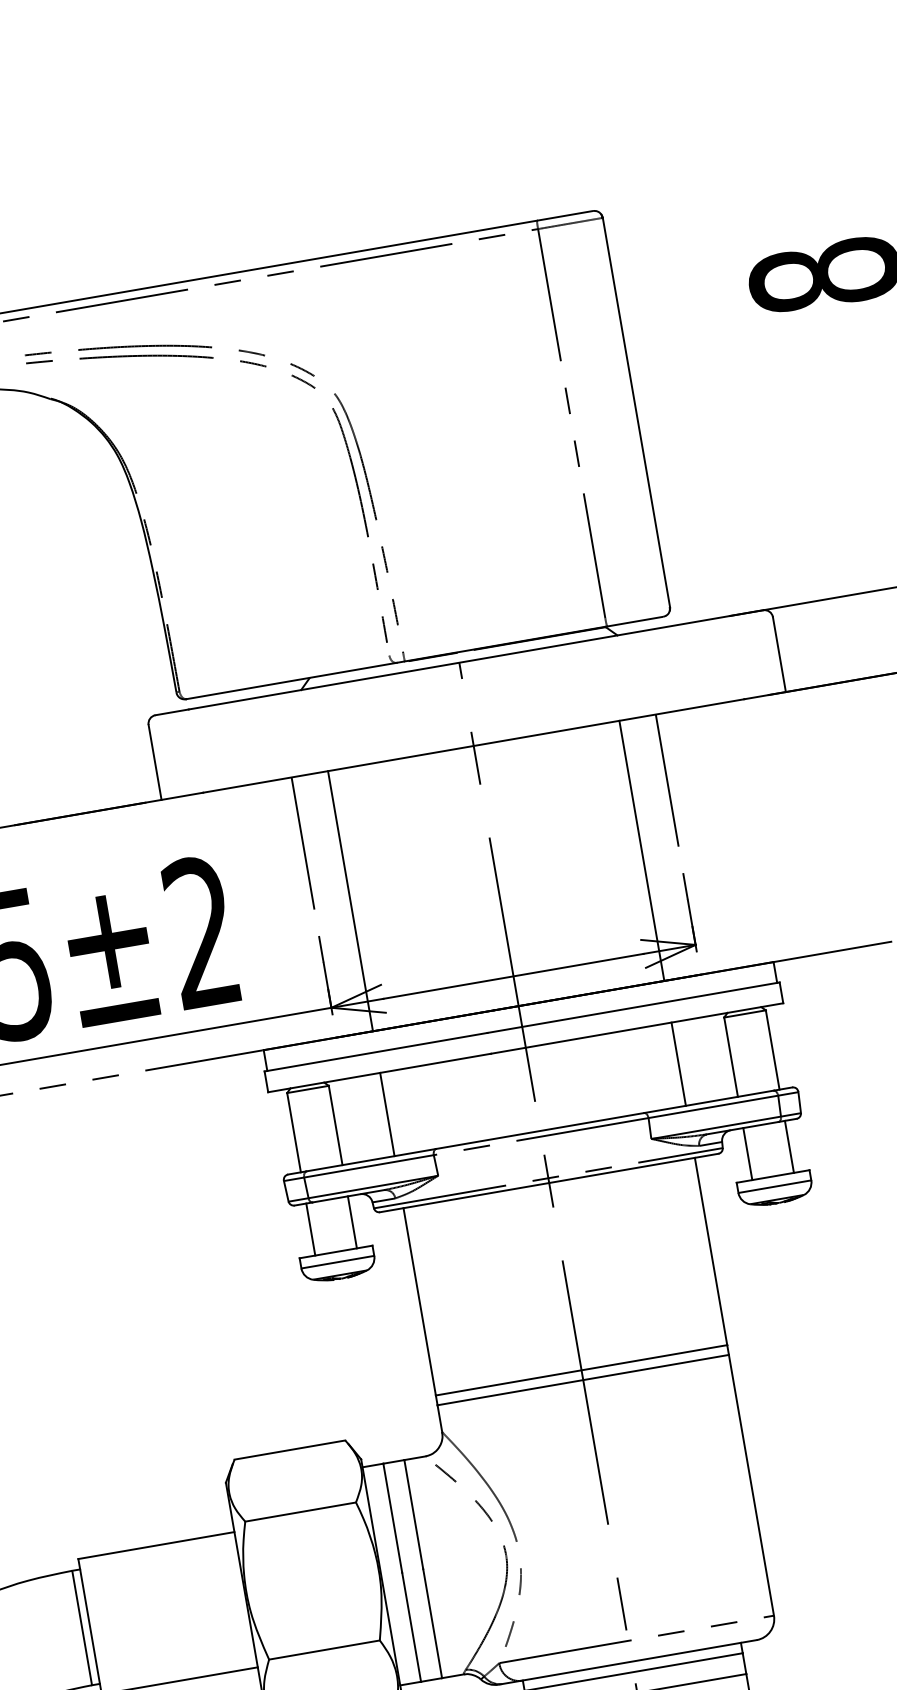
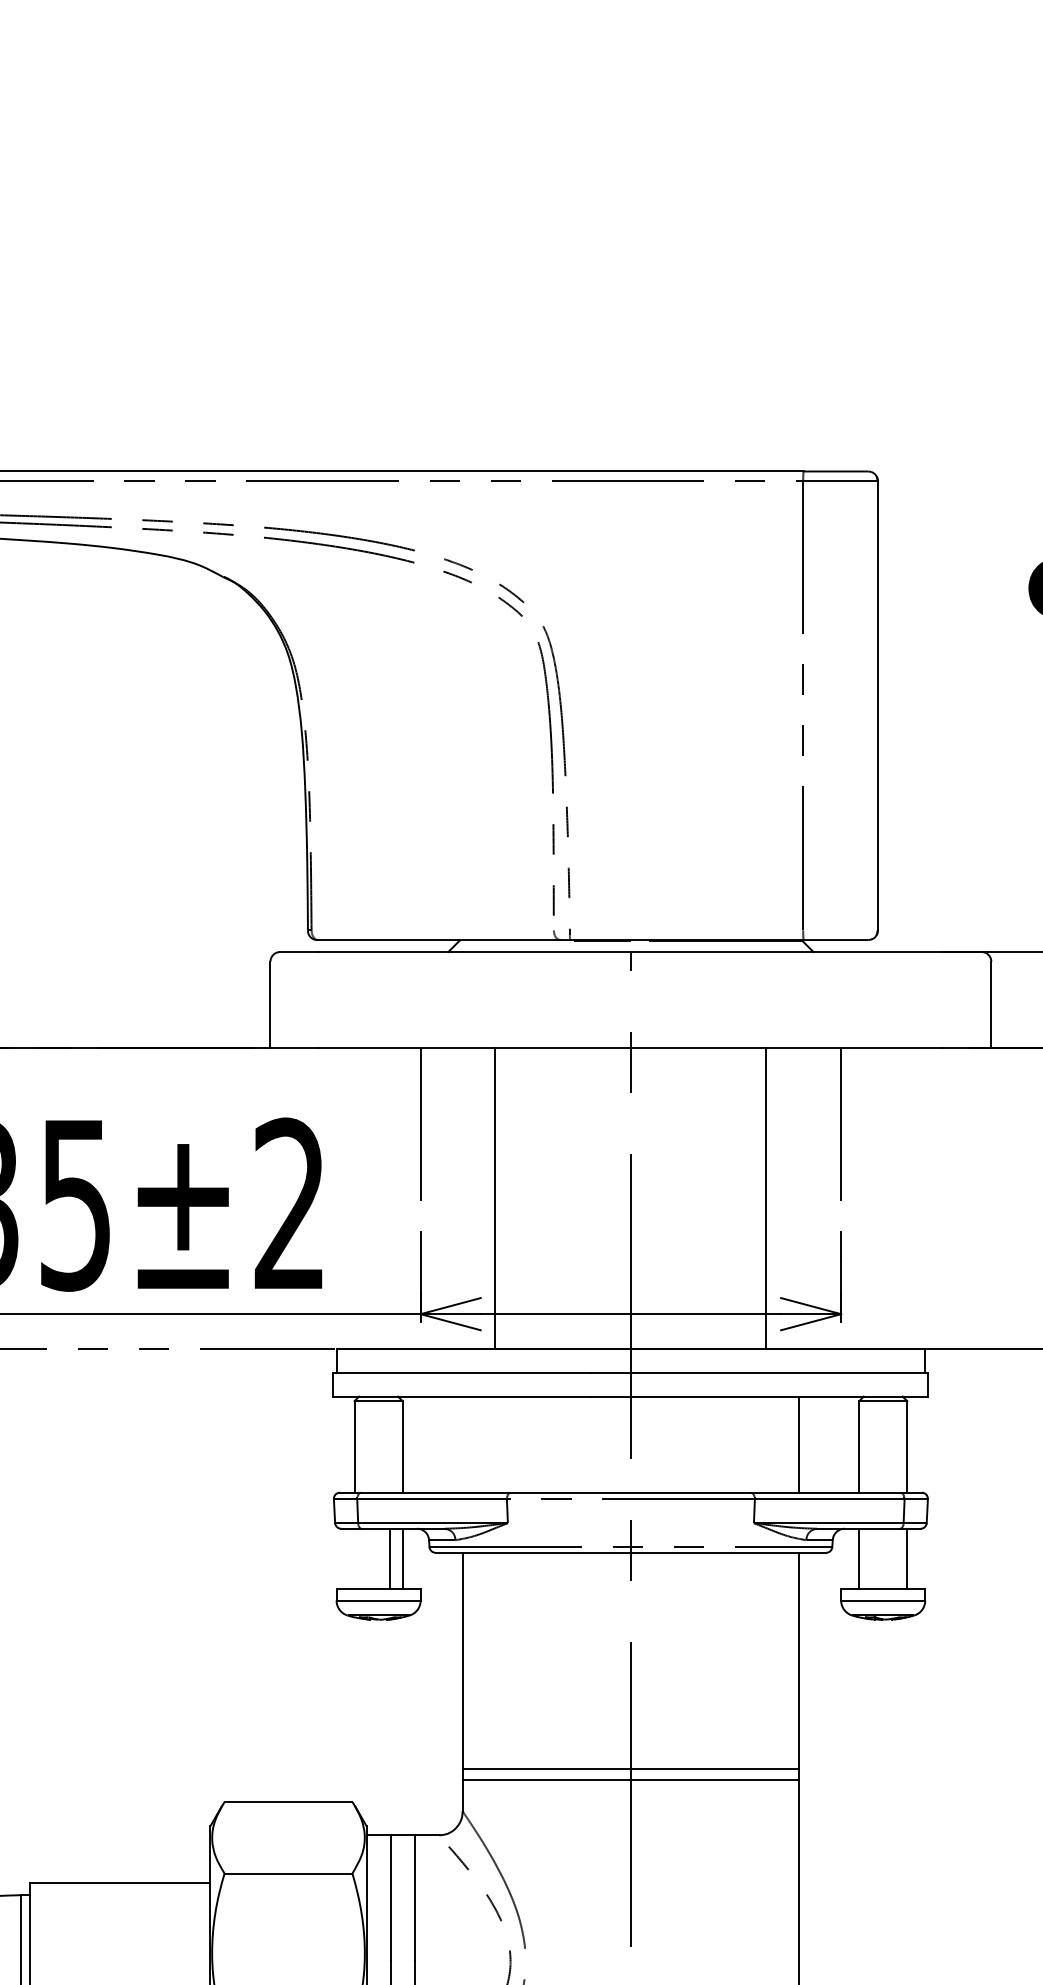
line: (642, 850) -> (766, 1198), moved
line: (350, 901) -> (494, 1198), moved
line: (387, 1114) -> (462, 1444), removed
line: (310, 1229) -> (389, 1558), moved

